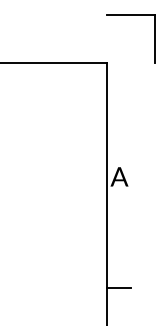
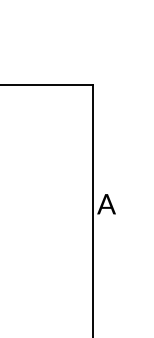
part: (130, 15) -> (118, 34), removed
line: (118, 288) -> (105, 321), removed

